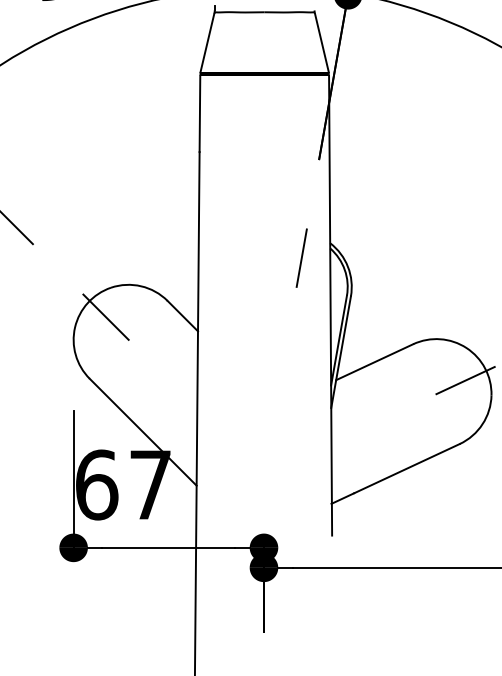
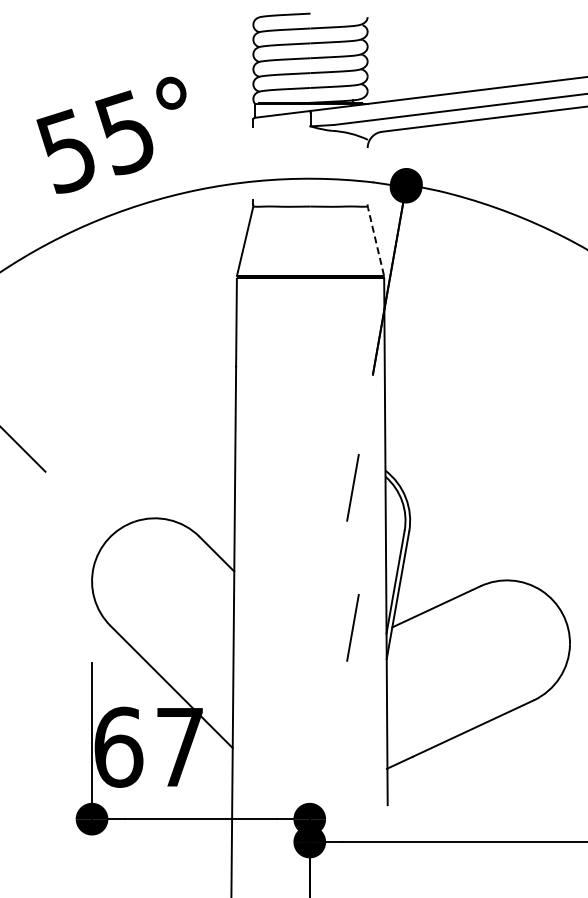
line: (322, 42) -> (376, 241), solid -> dashed
line: (106, 317) -> (129, 555), removed
line: (301, 380) -> (352, 627), added
line: (465, 380) -> (540, 627), removed

